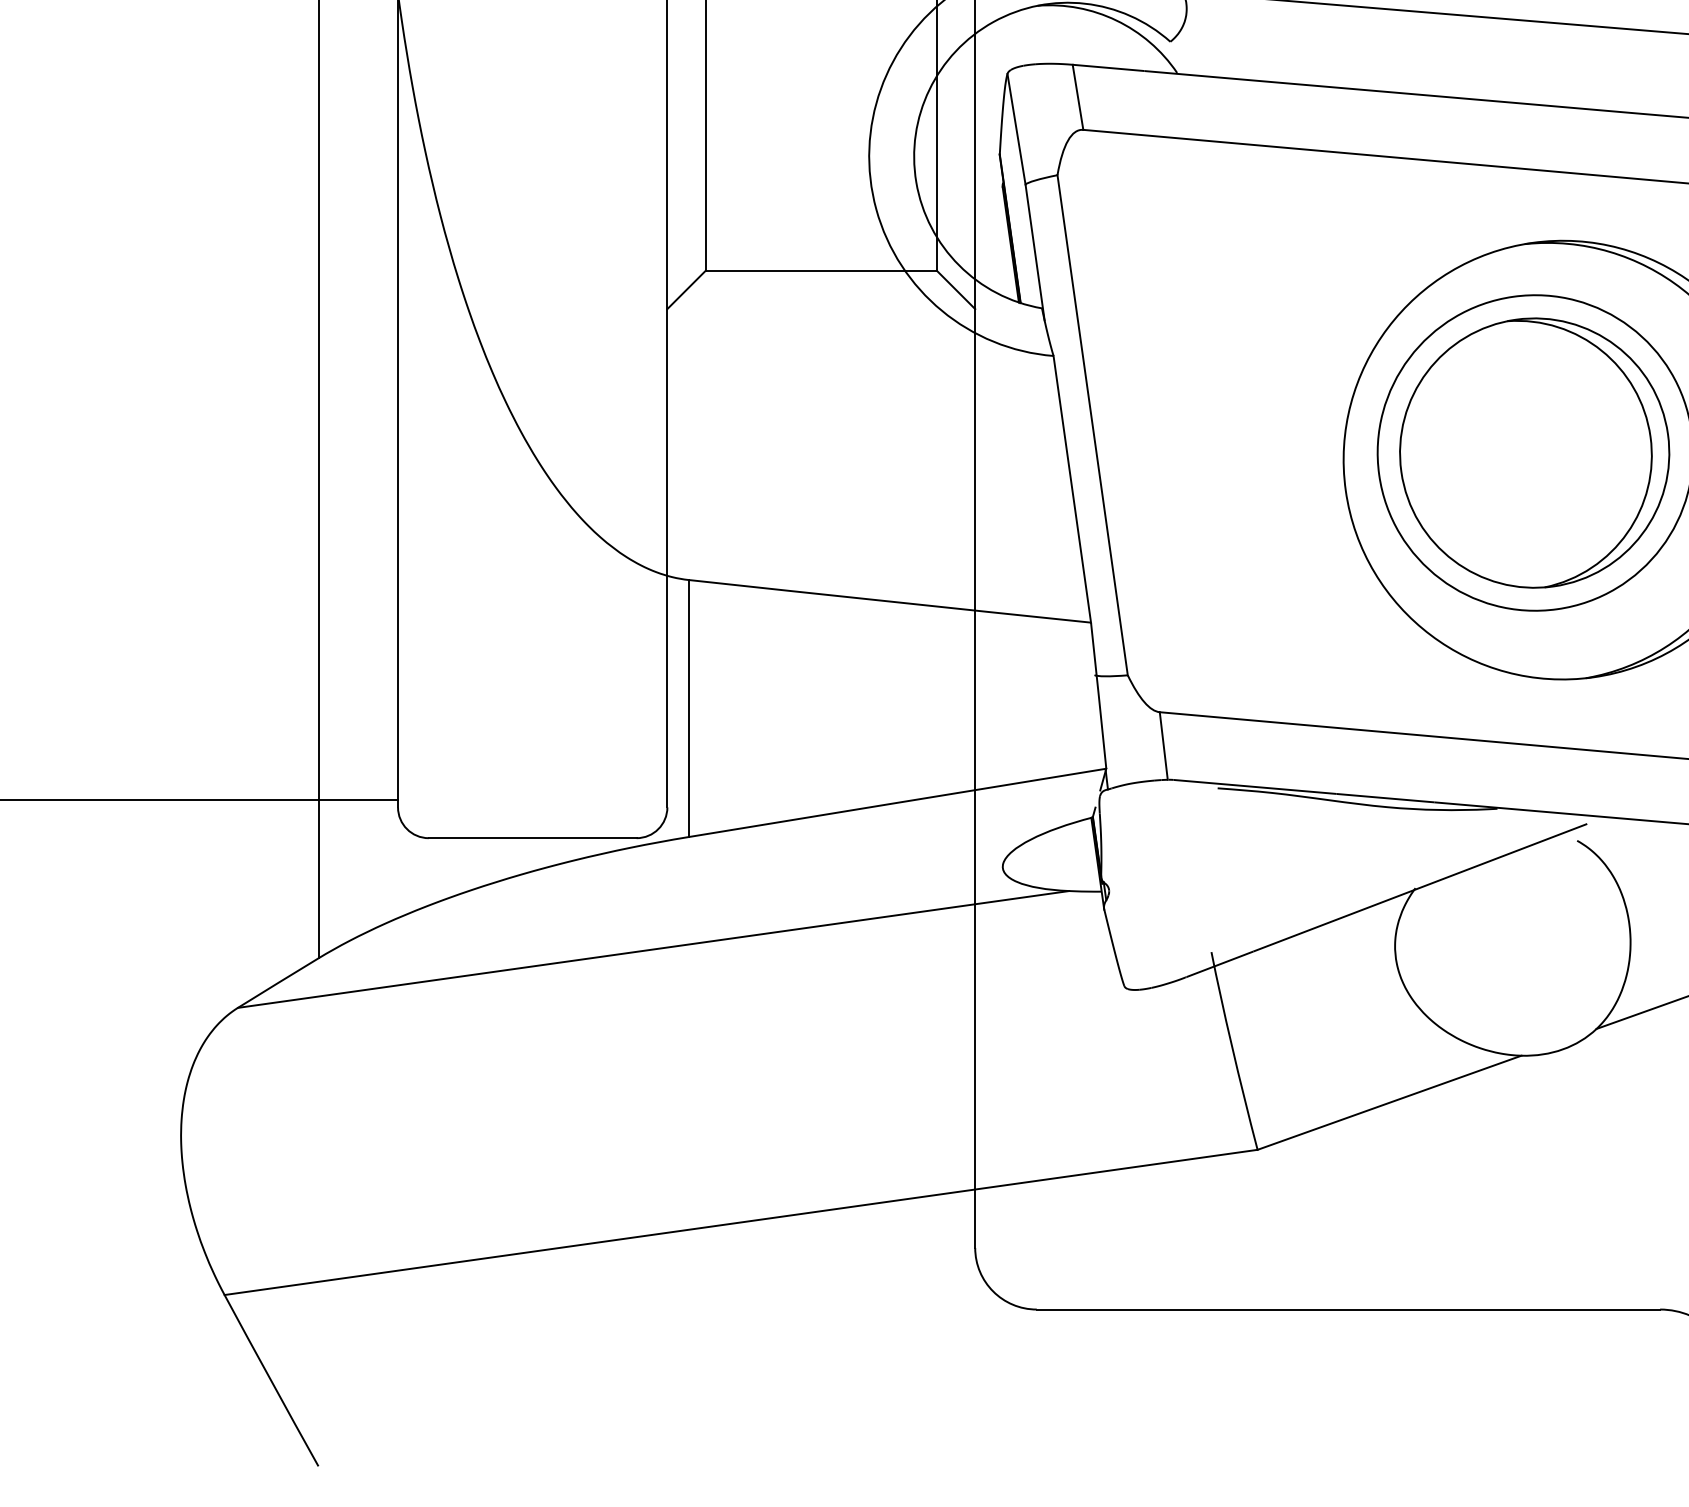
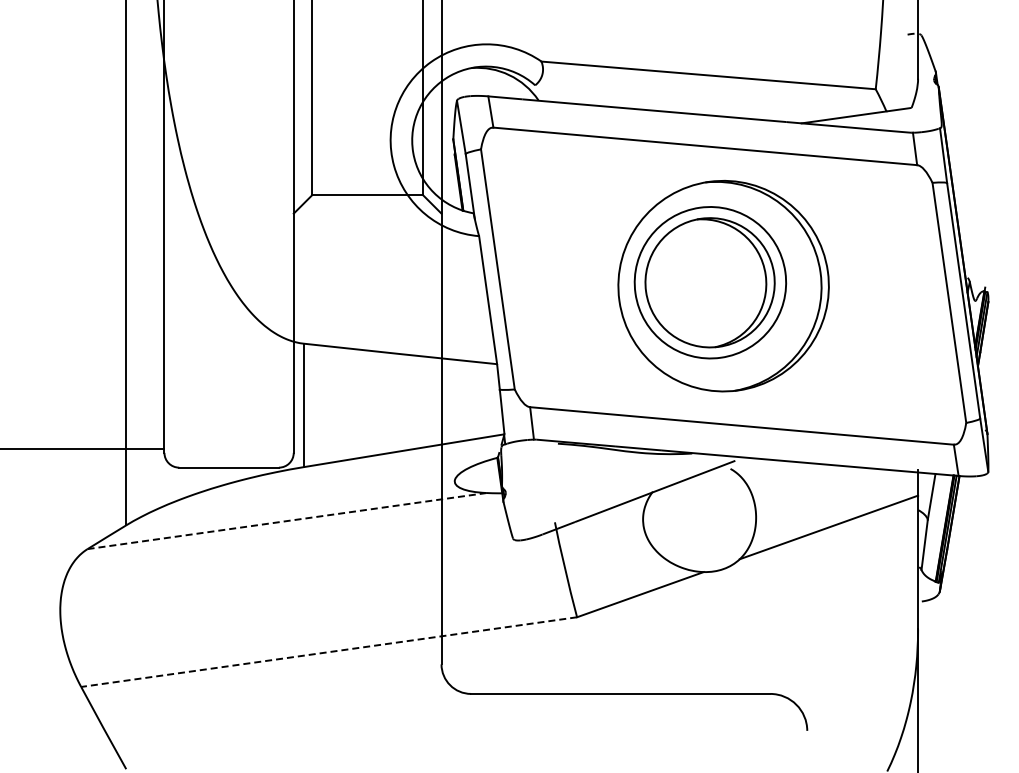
line: (654, 950) -> (287, 521), solid -> dashed
line: (739, 1223) -> (328, 652), solid -> dashed

